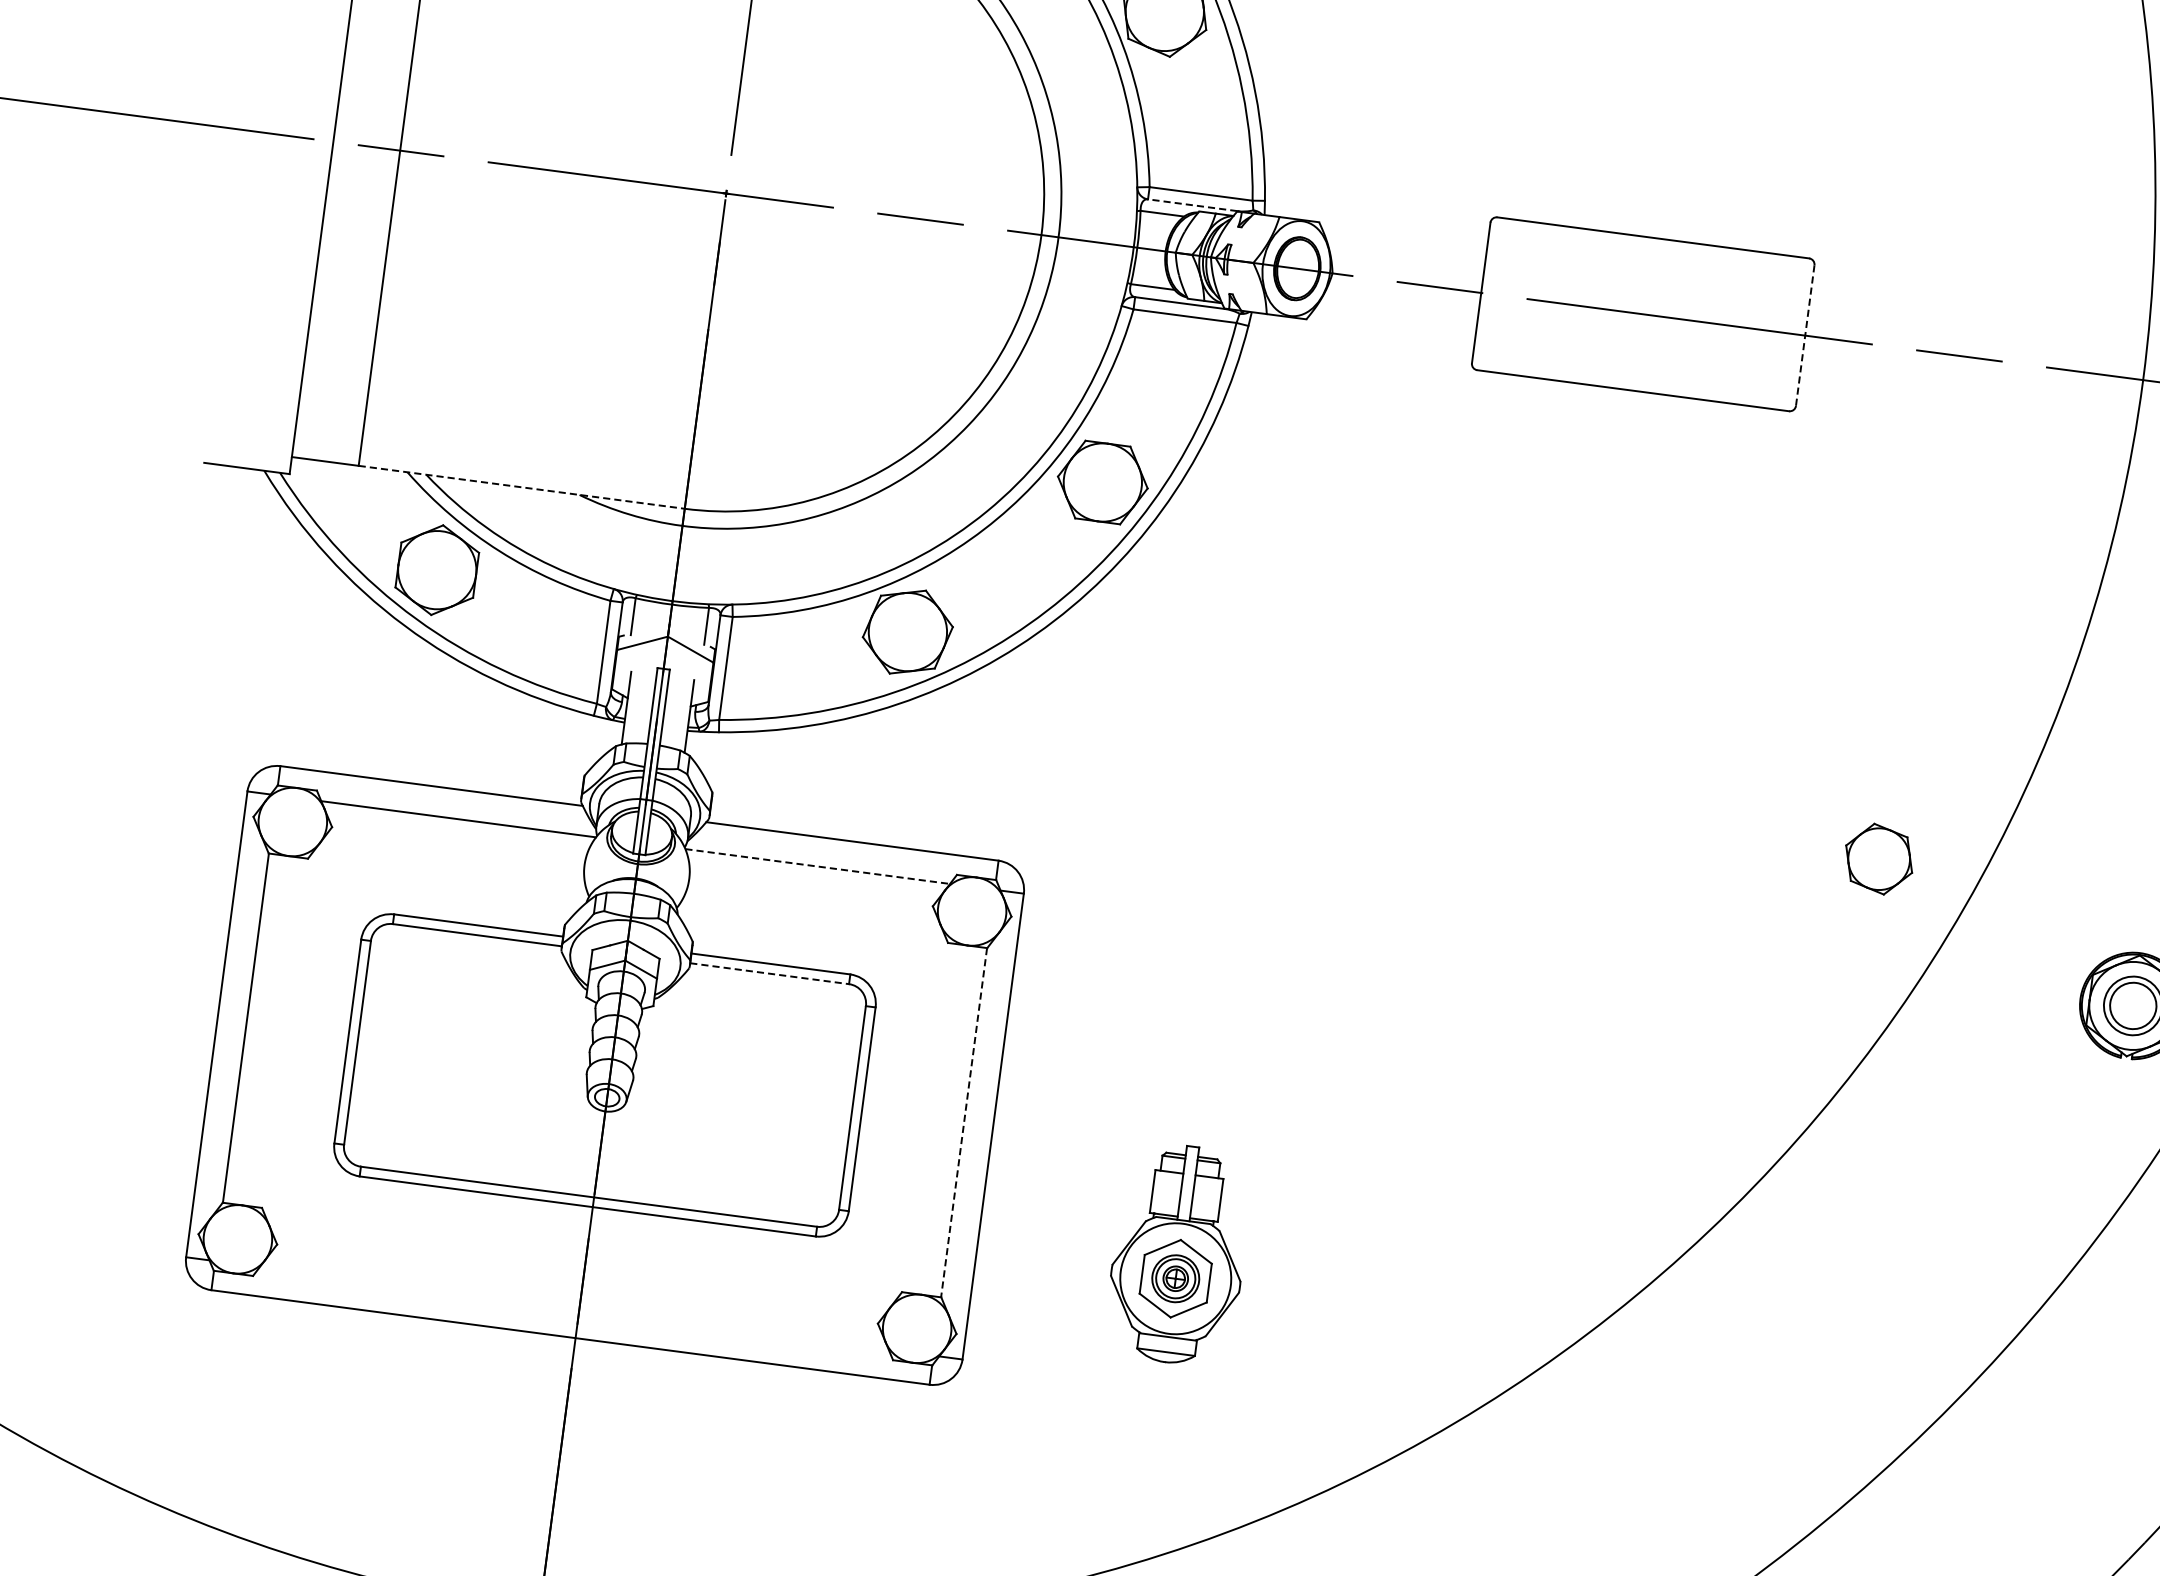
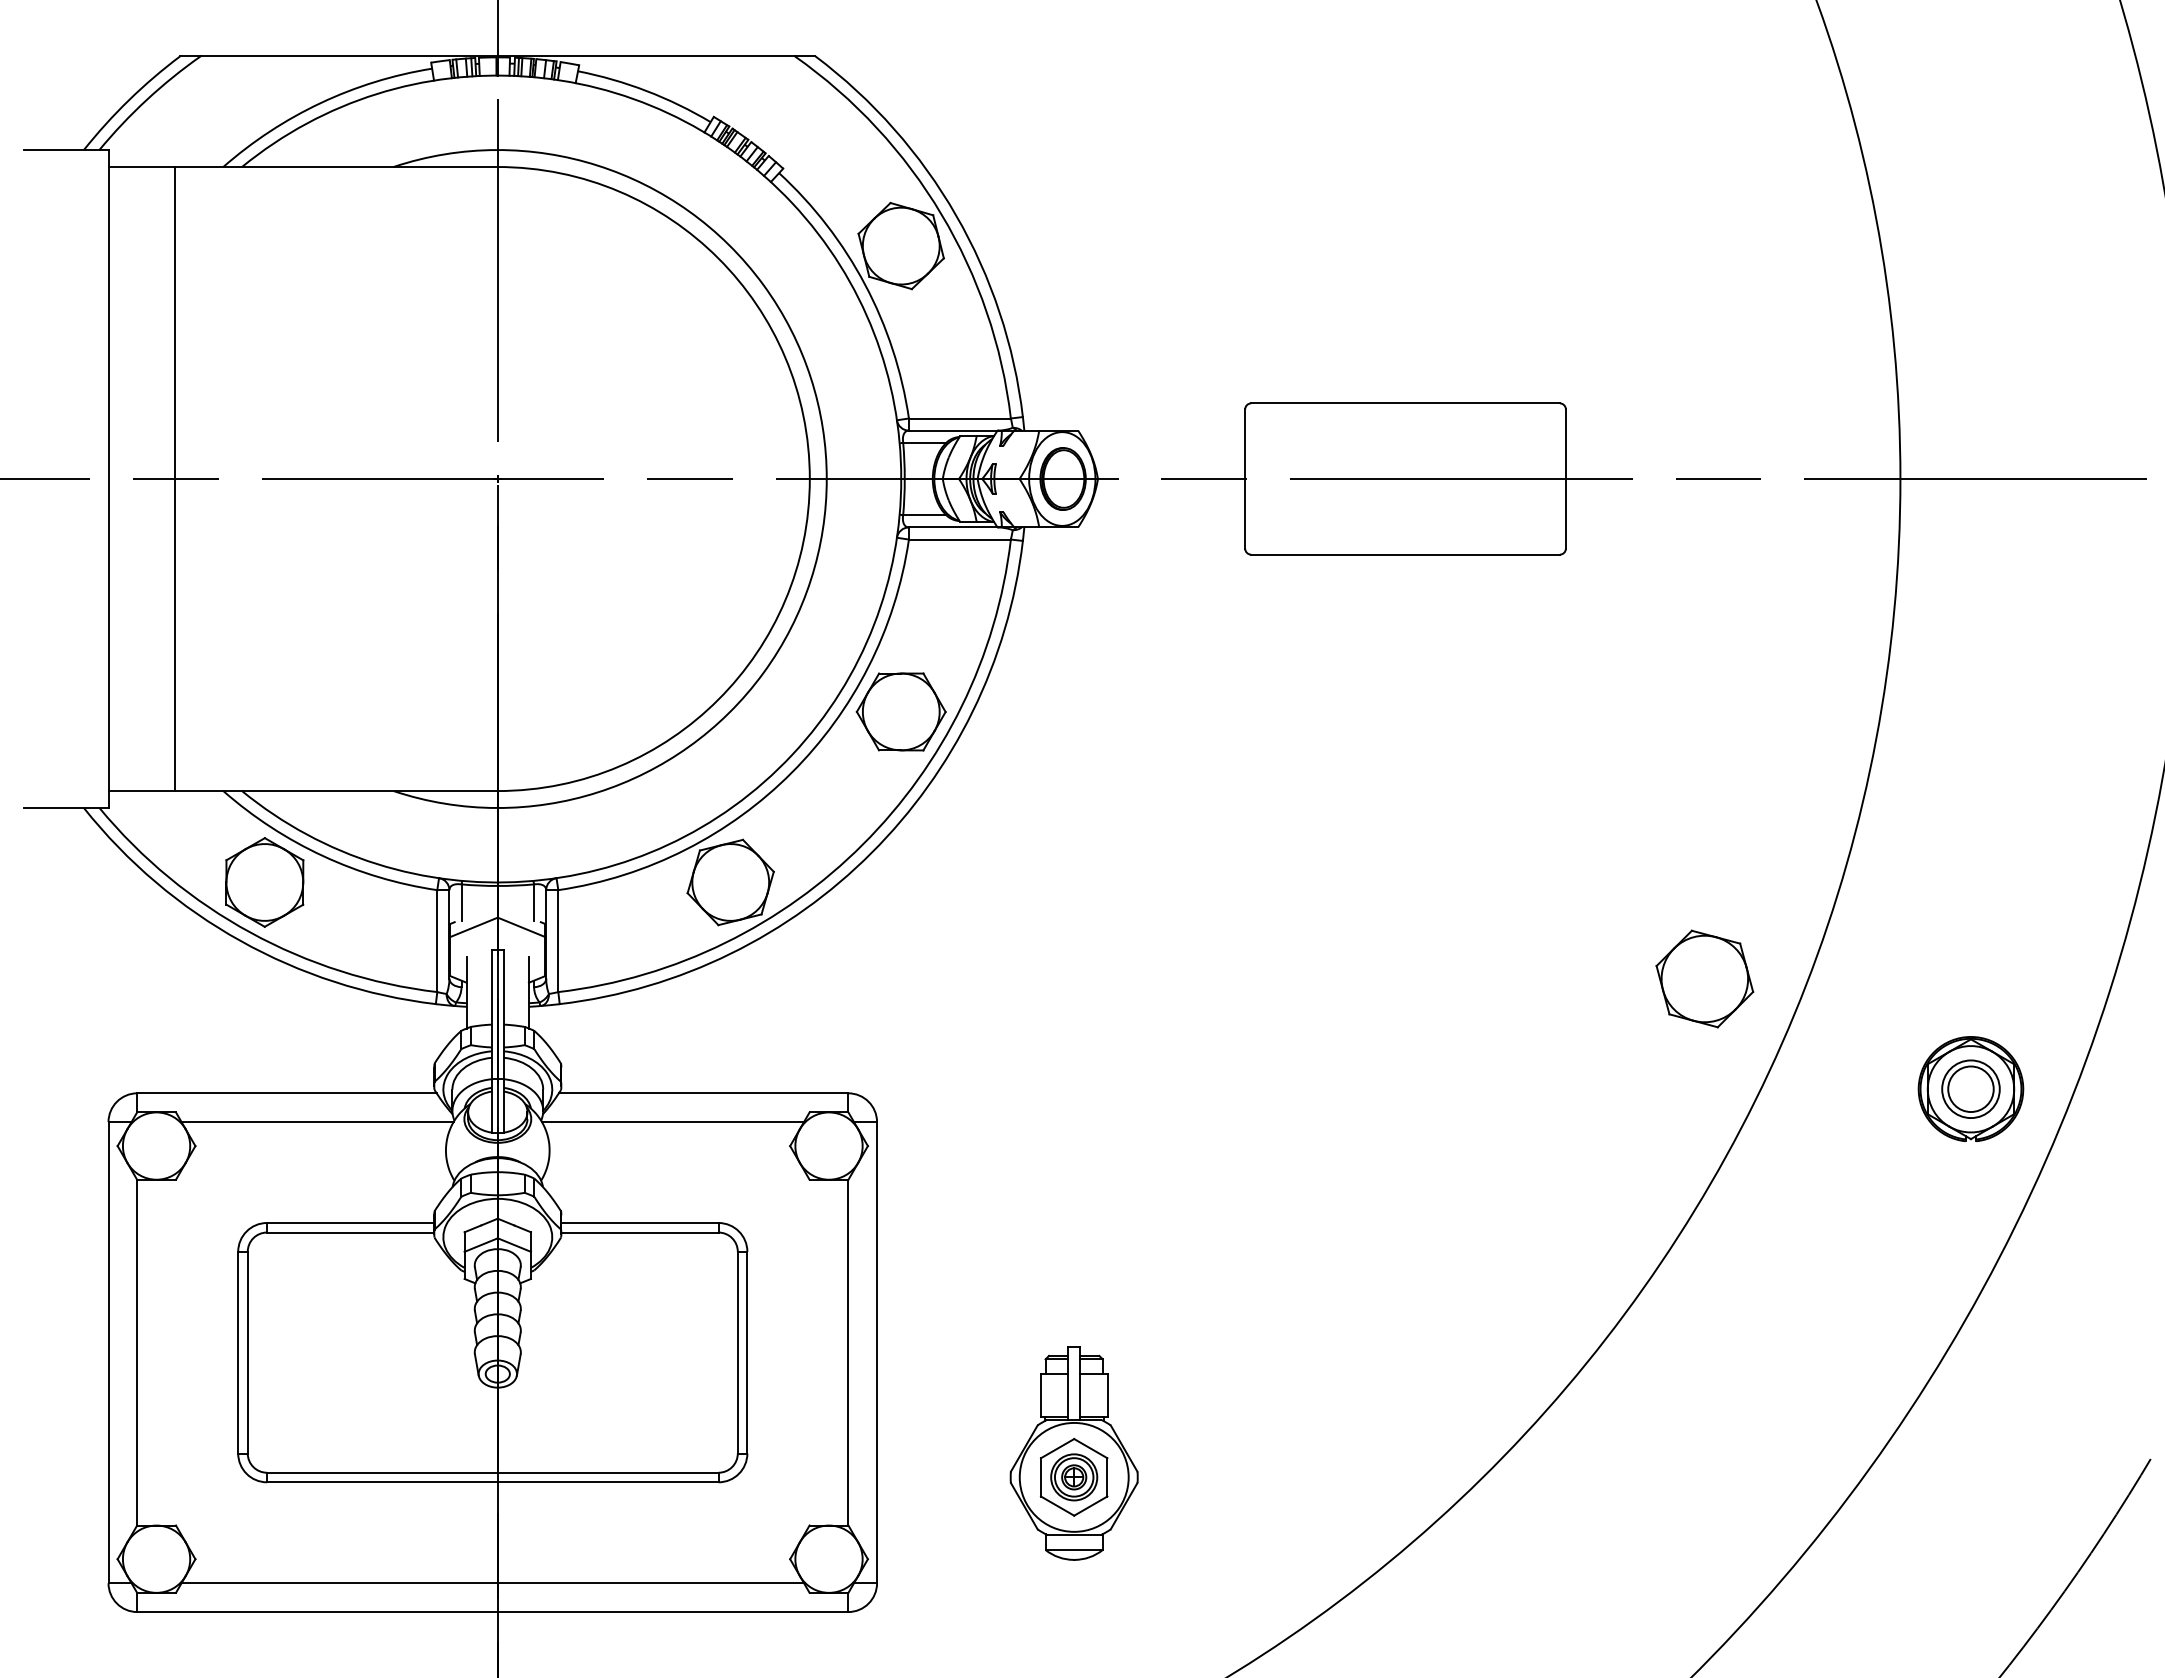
line: (1192, 205) -> (952, 430), dashed -> solid
line: (1804, 336) -> (1565, 479), dashed -> solid
line: (521, 487) -> (336, 791), dashed -> solid
part: (1878, 858) -> (1704, 978), size x1.43
line: (818, 866) -> (673, 1122), dashed -> solid
line: (769, 973) -> (639, 1232), dashed -> solid
line: (964, 1122) -> (848, 1352), dashed -> solid
line: (574, 1308) -> (492, 1583), added

